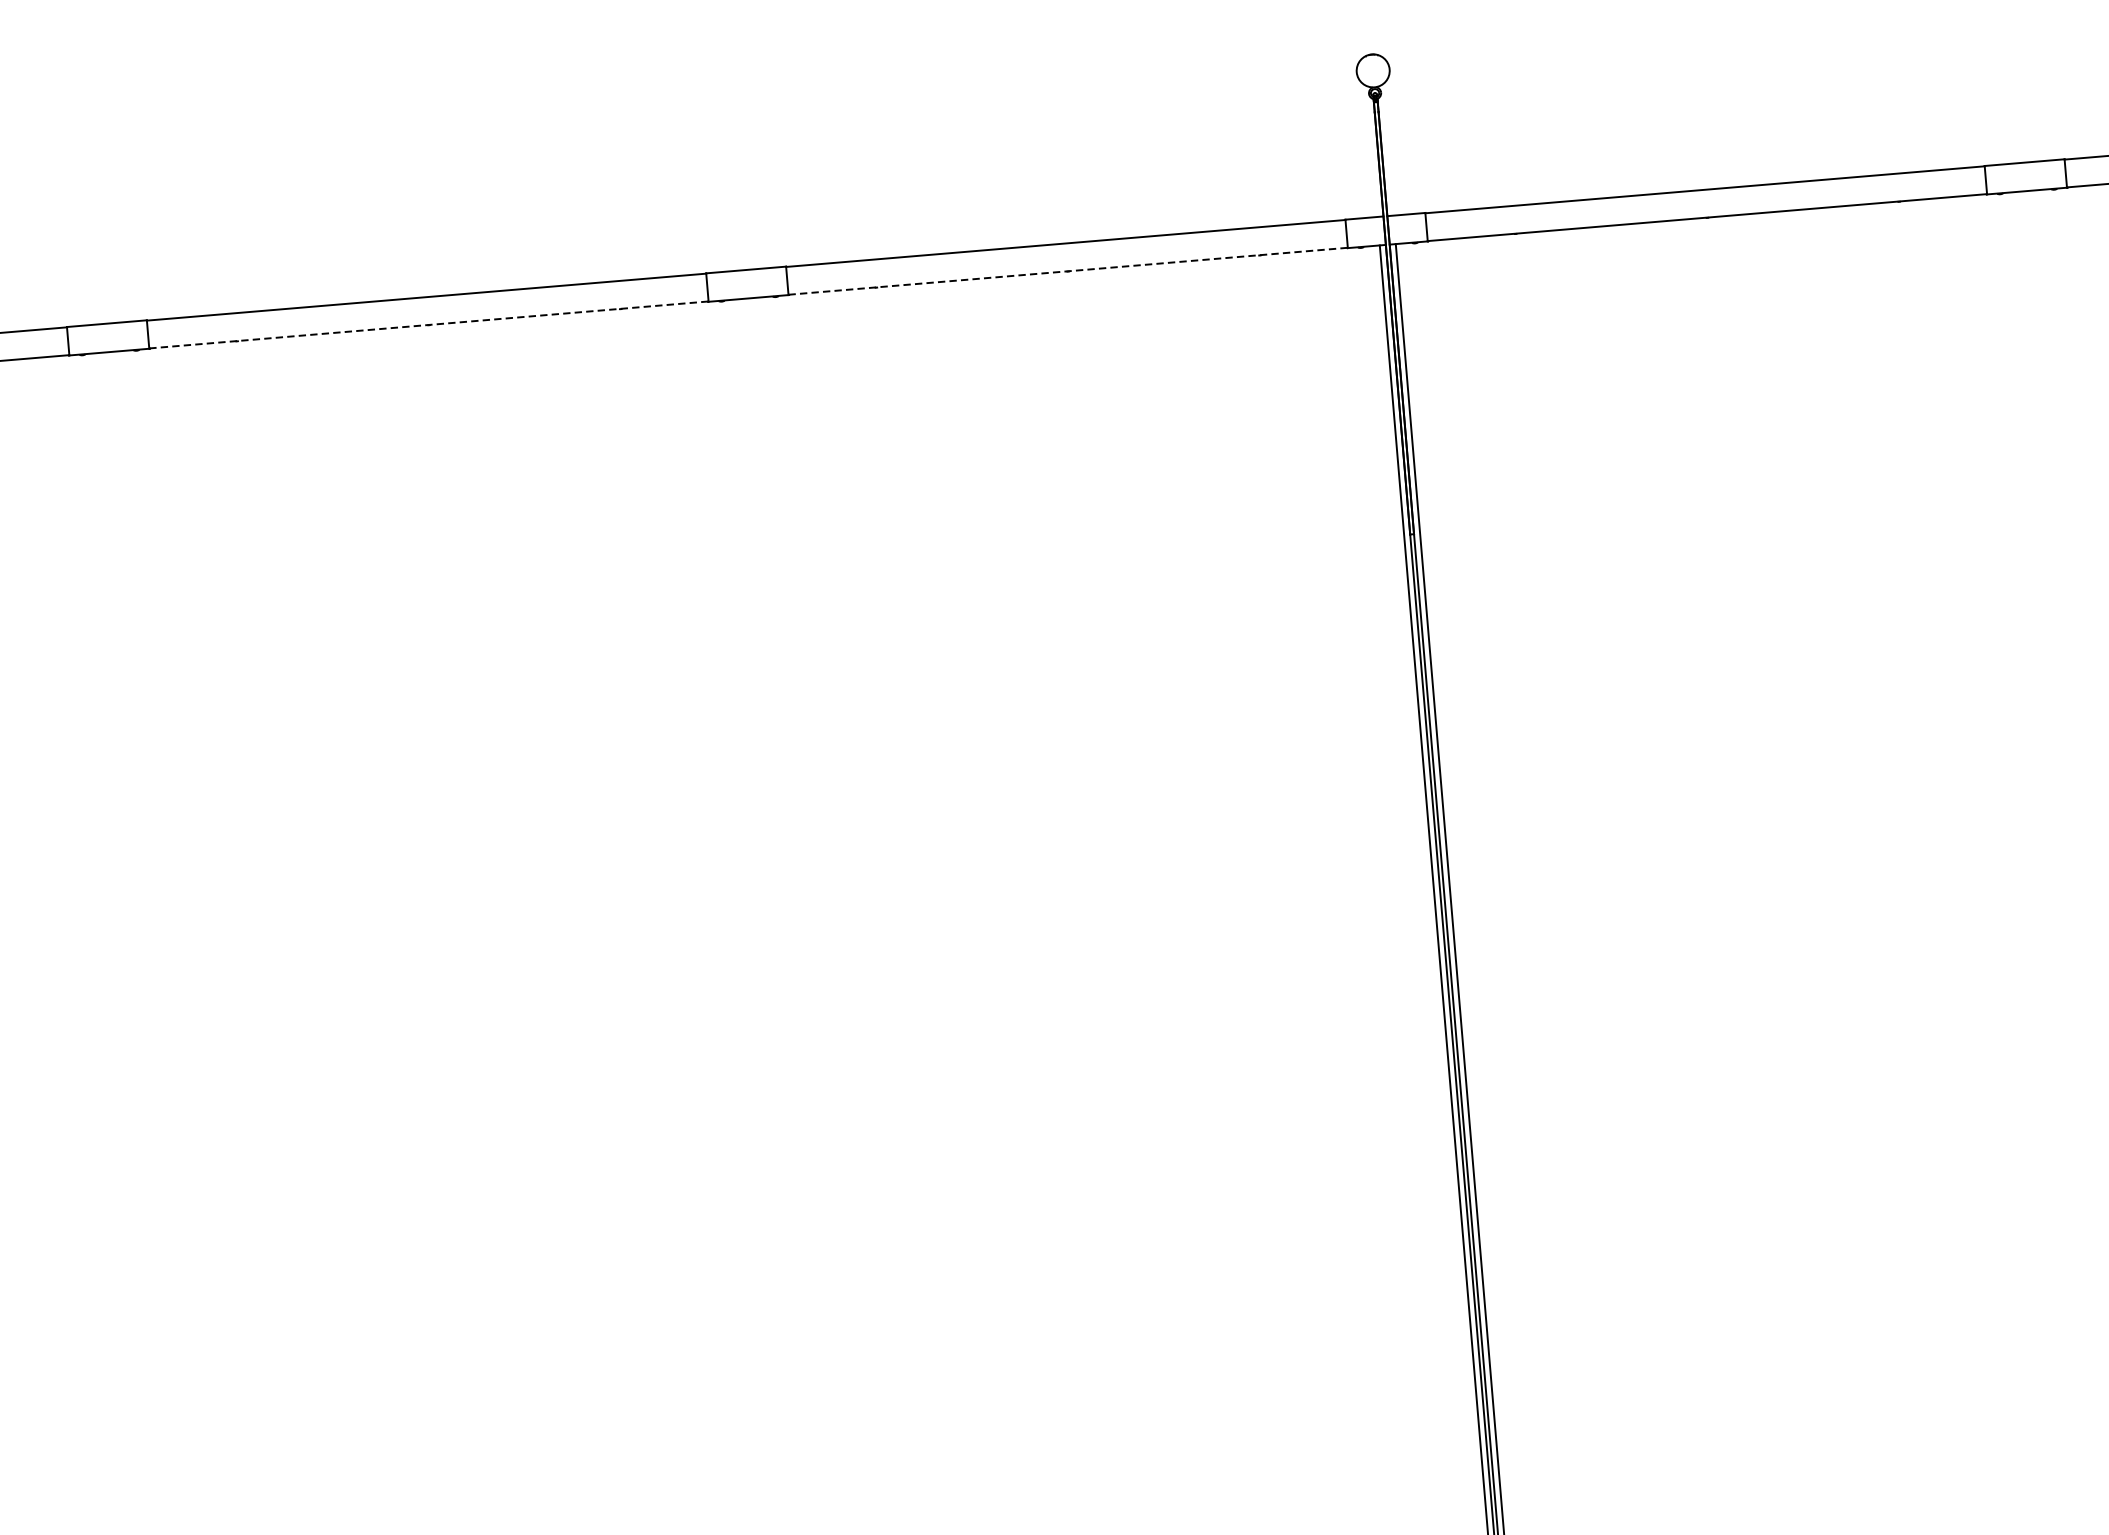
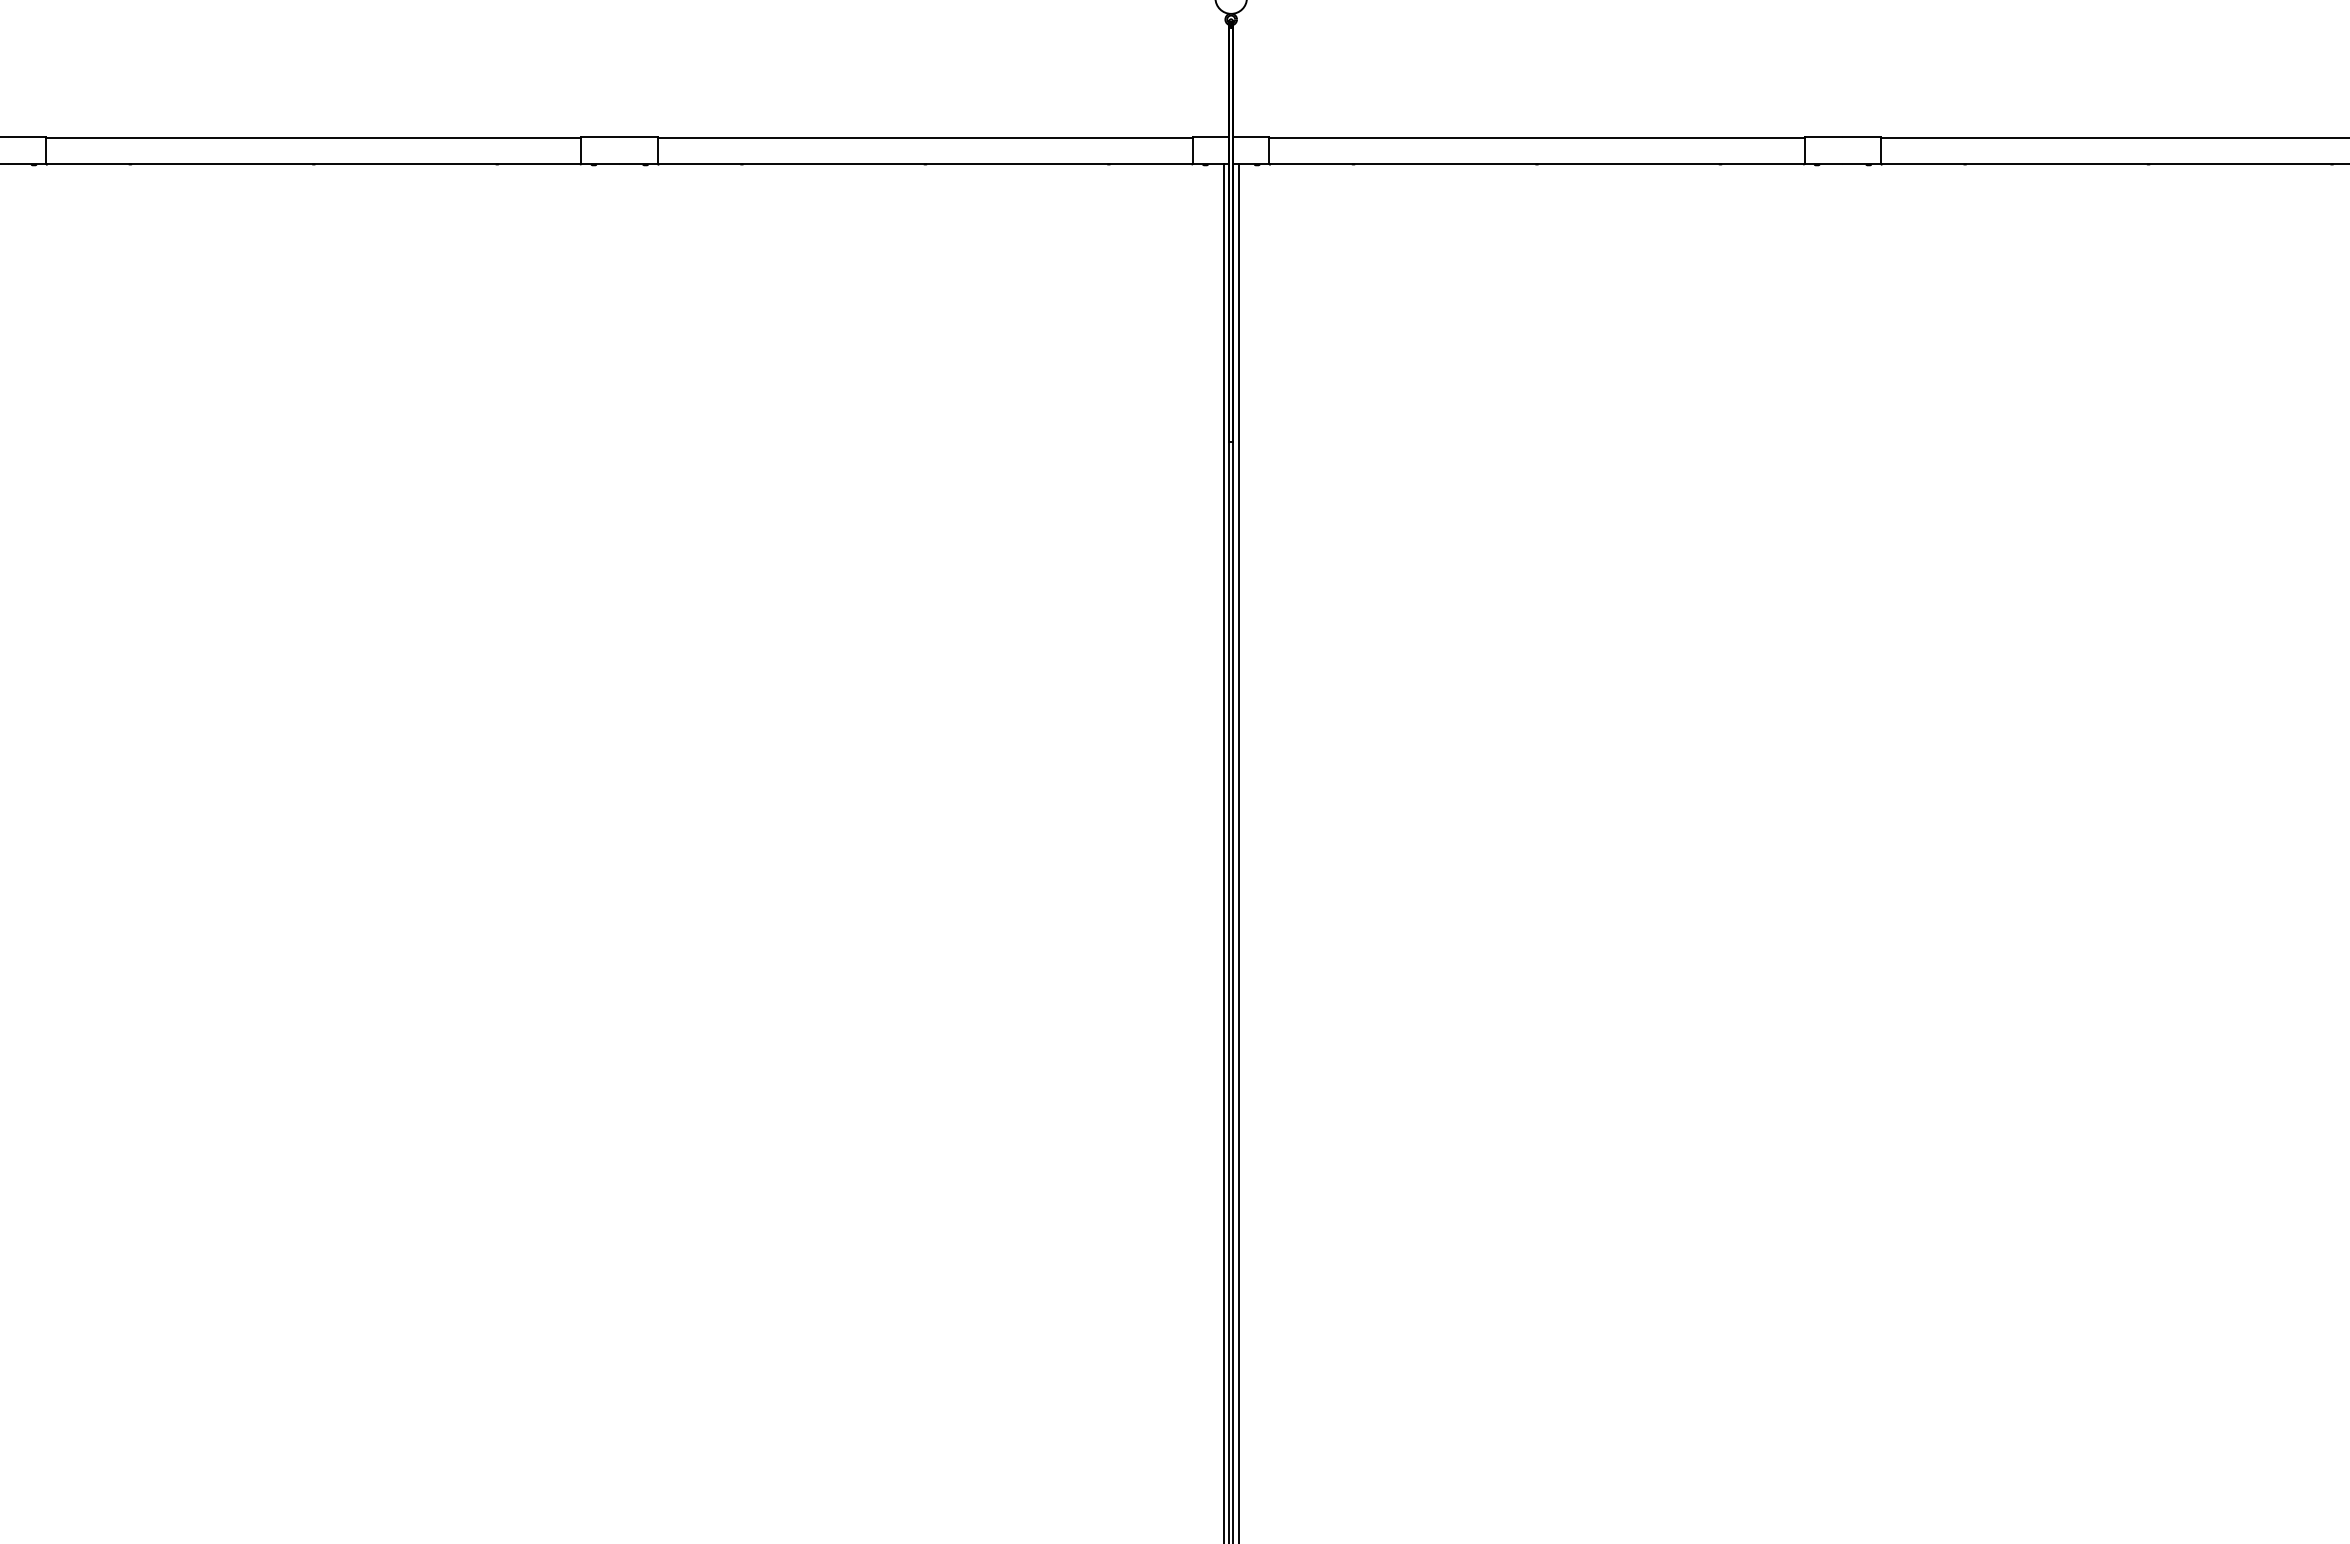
line: (1068, 271) -> (925, 164), dashed -> solid
line: (428, 325) -> (313, 164), dashed -> solid

